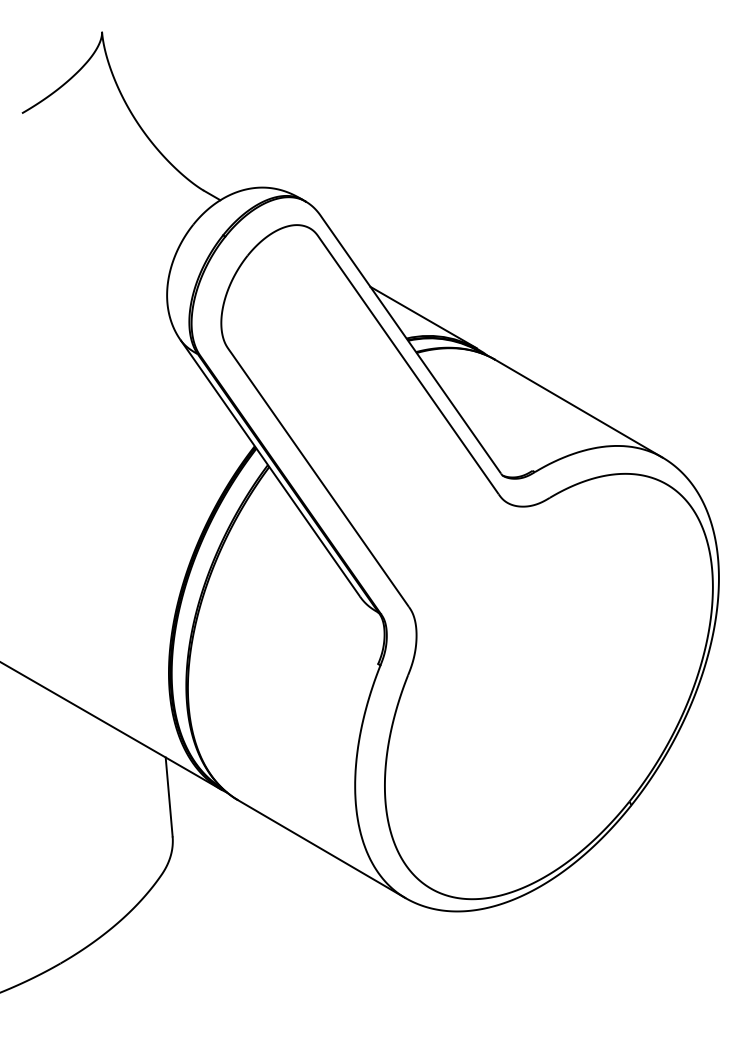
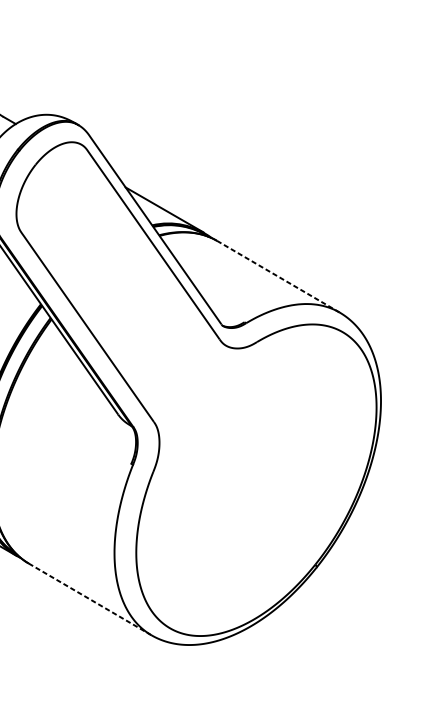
line: (578, 408) -> (278, 276), solid -> dashed
line: (321, 849) -> (89, 599), solid -> dashed

